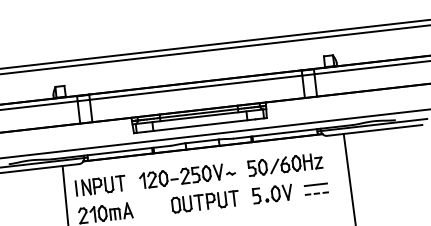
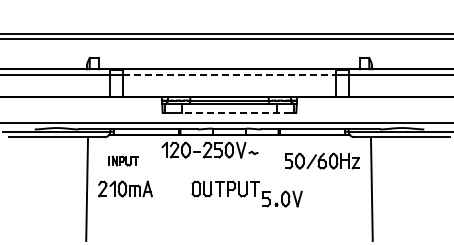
line: (196, 87) -> (229, 74), solid -> dashed
line: (201, 125) -> (230, 112), solid -> dashed
part: (285, 164) -> (322, 160), moved
part: (186, 175) -> (209, 149), moved
part: (100, 185) -> (123, 160), size x0.6
part: (316, 188) -> (337, 188), removed
part: (272, 193) -> (282, 198), moved

